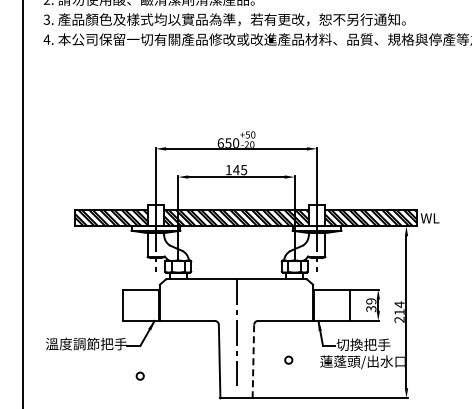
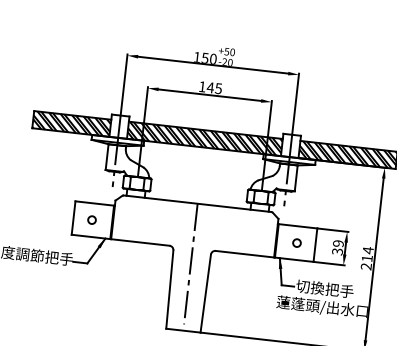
text: (220, 142) -> (196, 56), 650 -> 150
circle: (288, 359) -> (296, 242), moved
line: (253, 361) -> (205, 293), dashed -> solid
circle: (139, 375) -> (91, 219), moved

